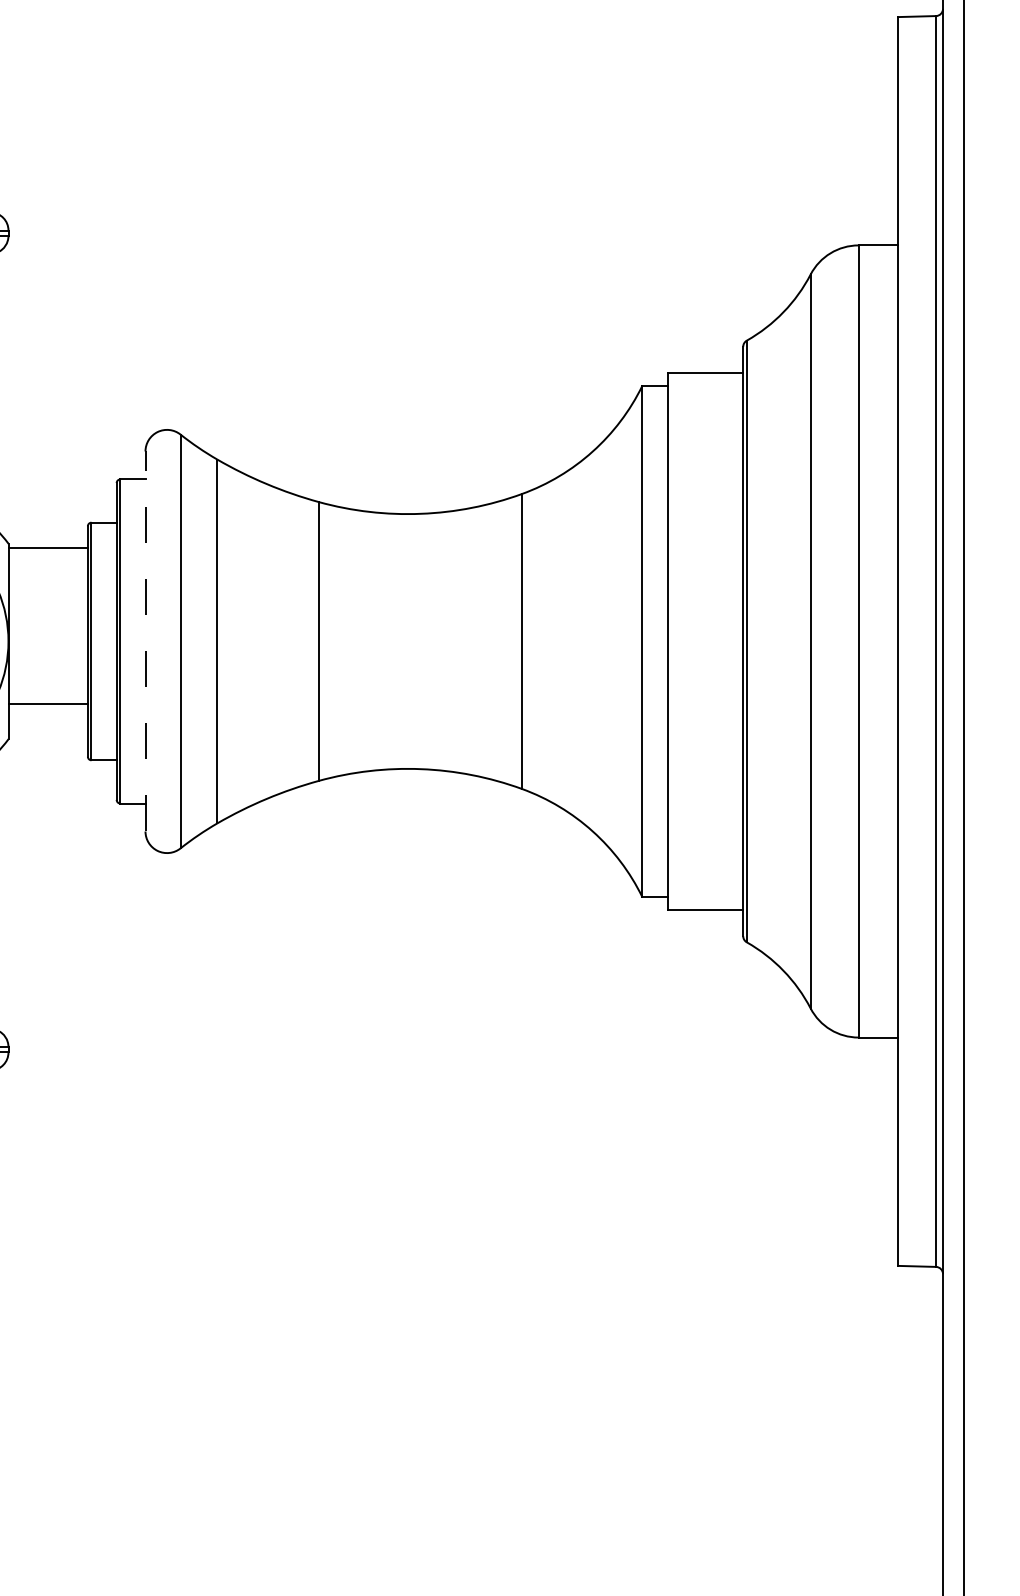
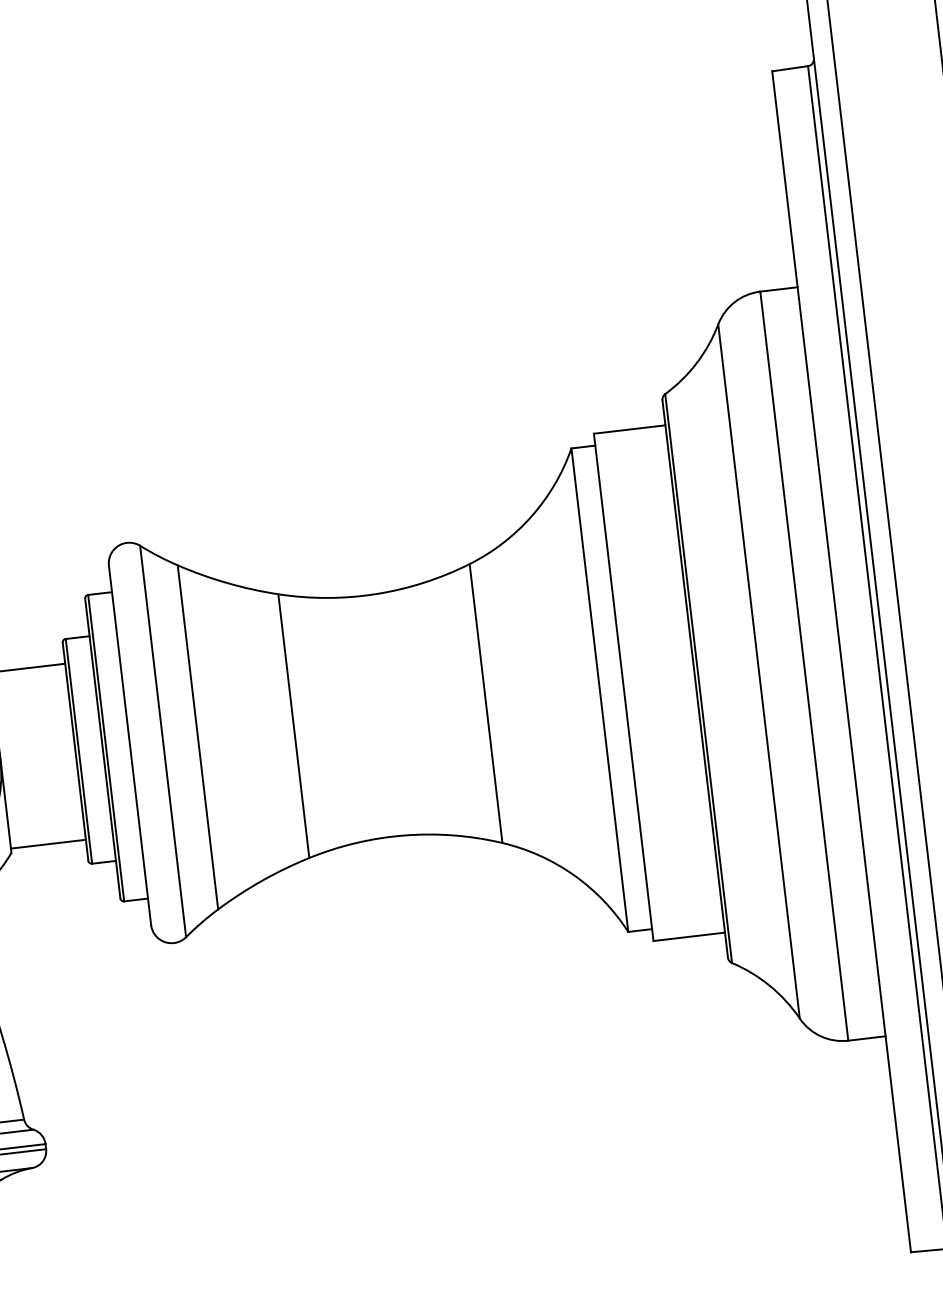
line: (145, 640) -> (129, 744), dashed -> solid
line: (47, 703) -> (47, 844), moved

